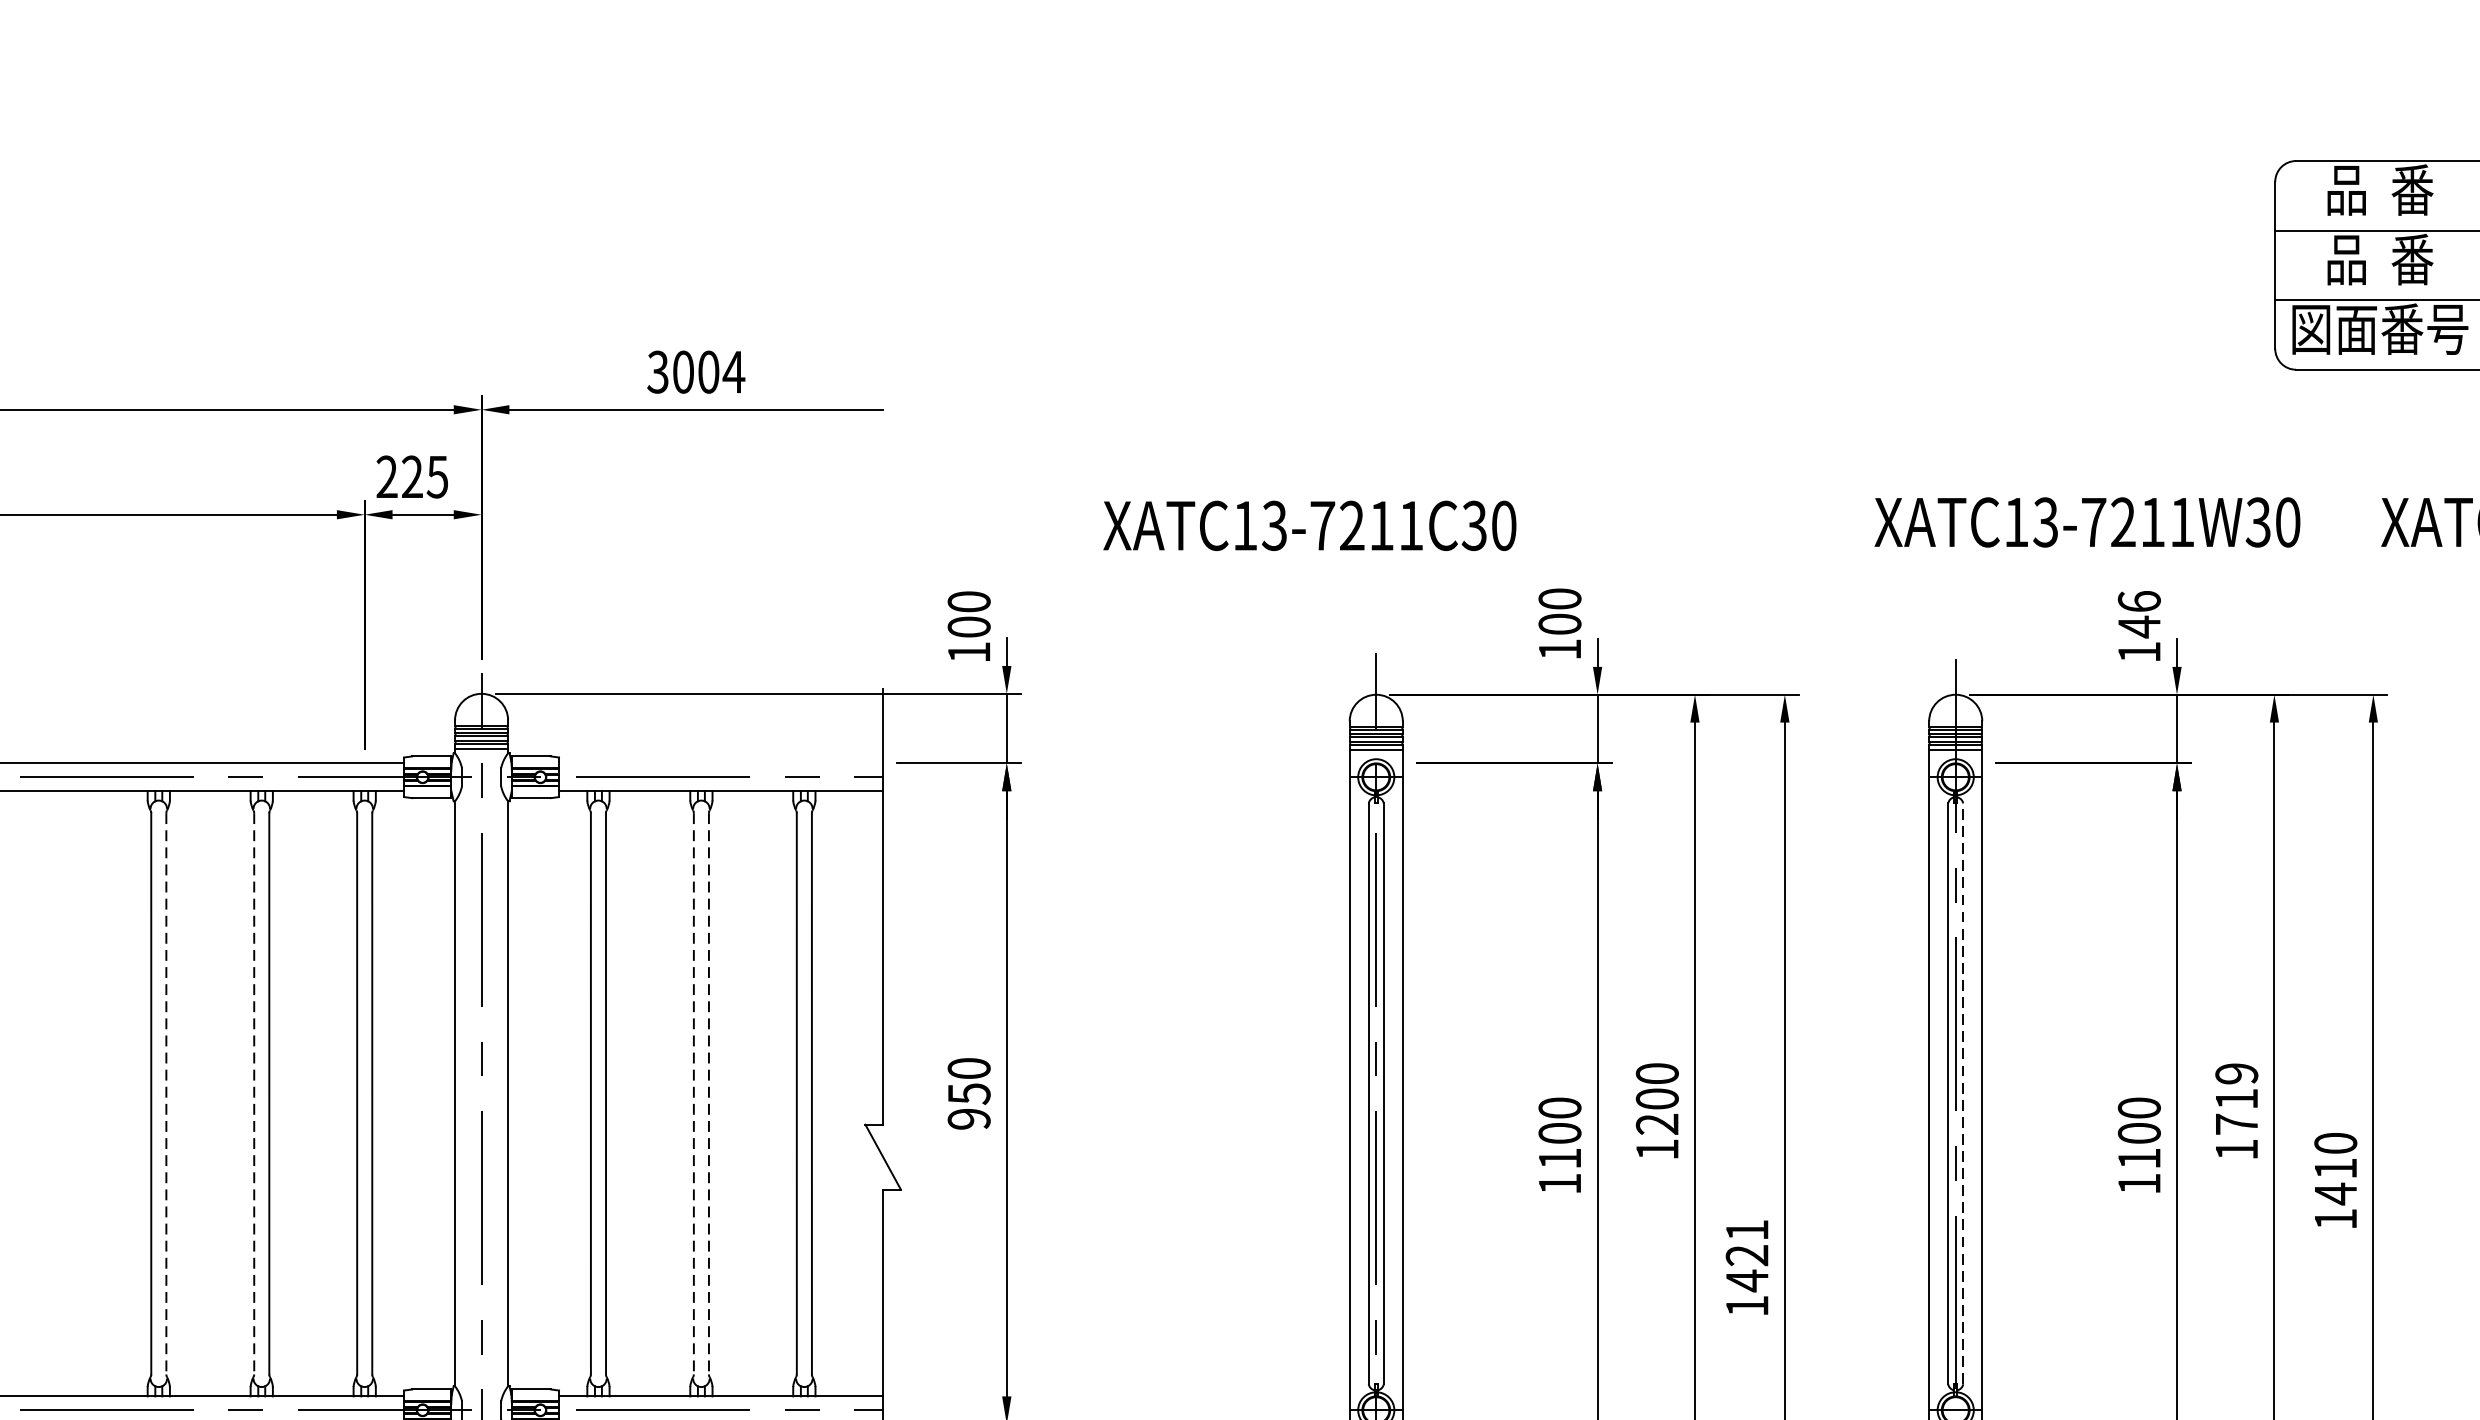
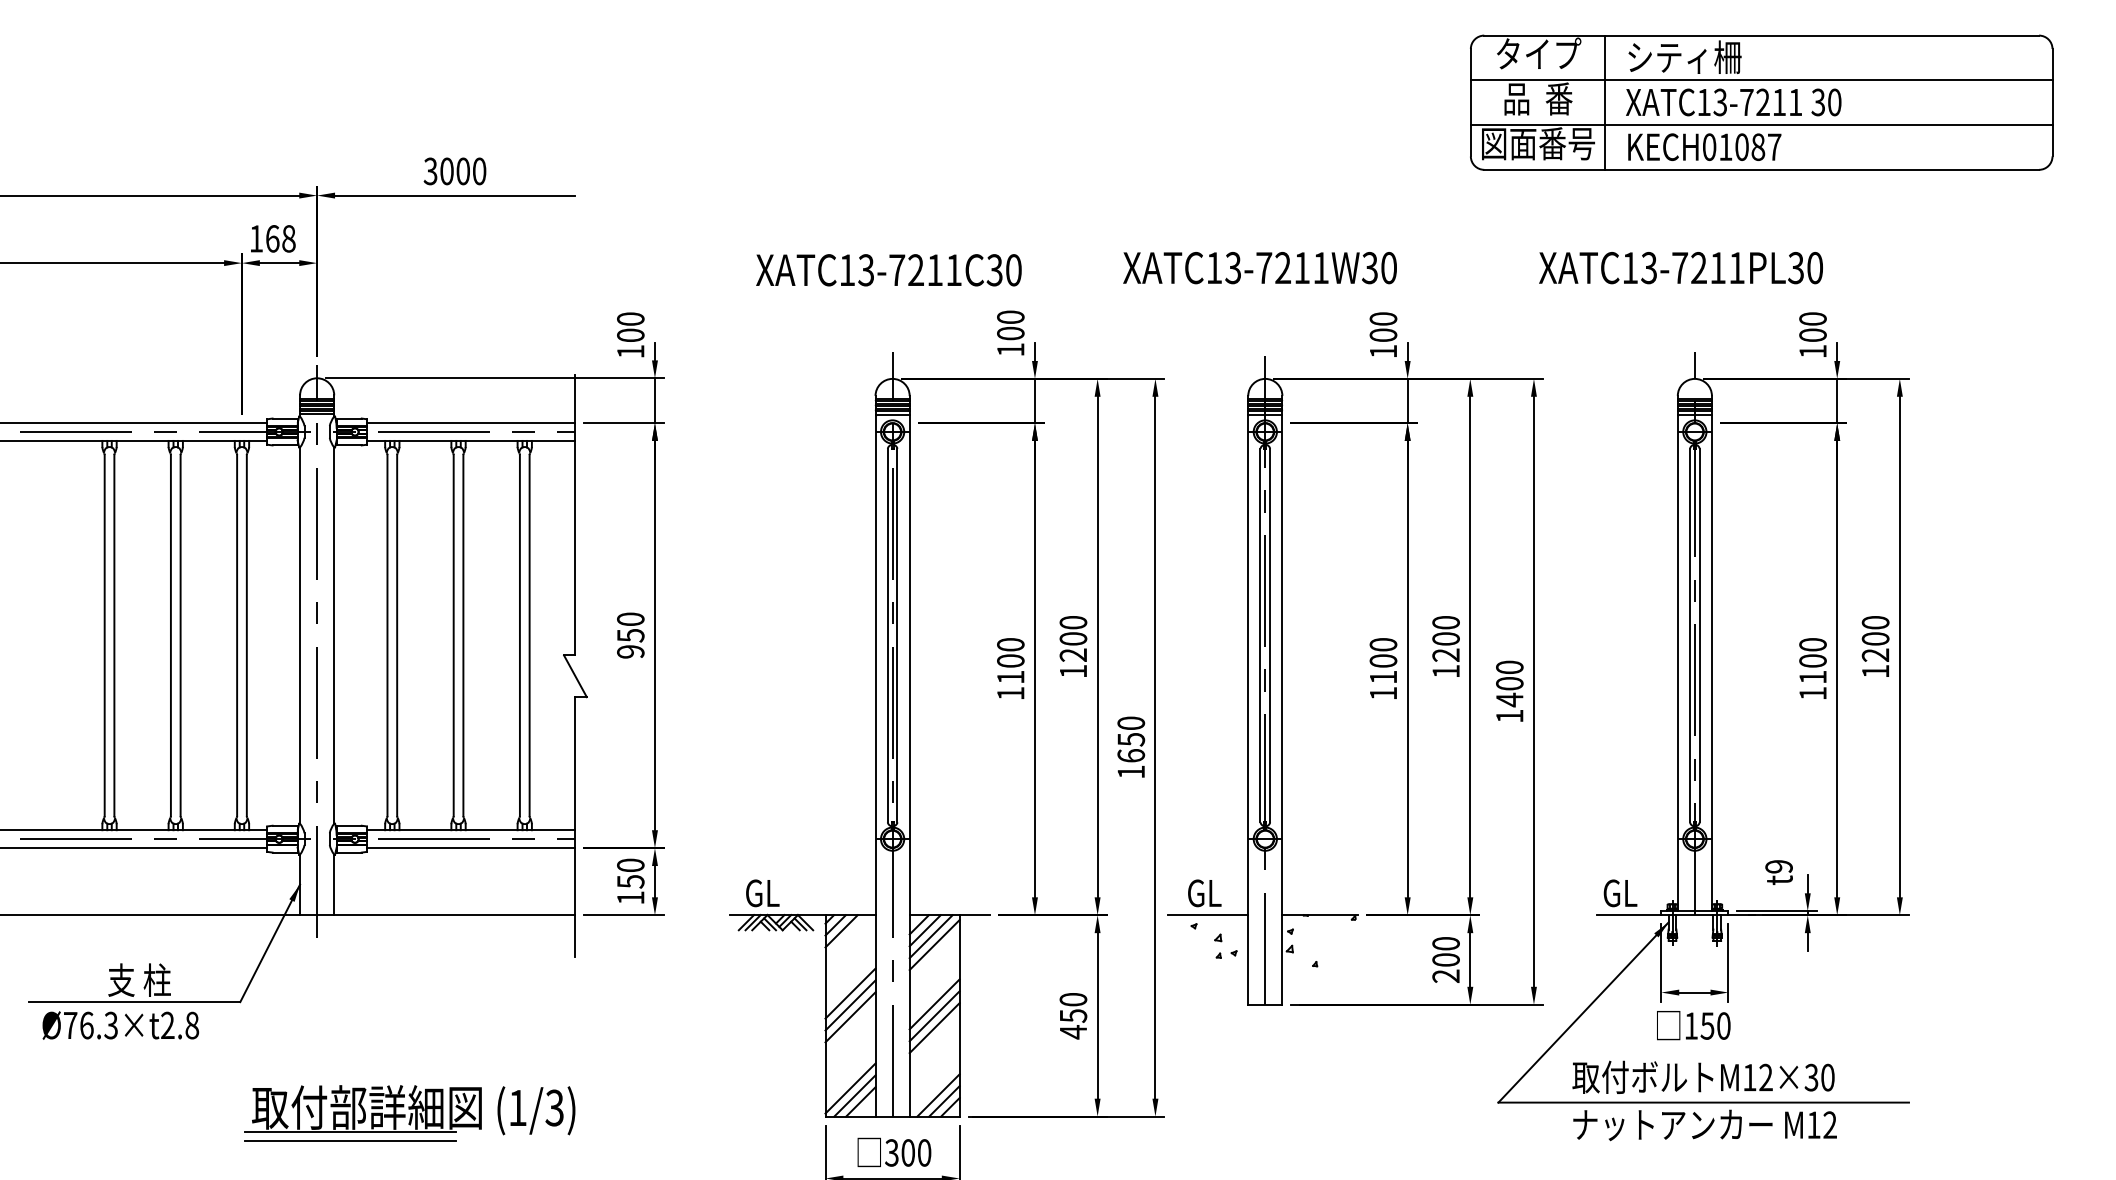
text: (2381, 188) -> (1539, 53), 品  番 -> タイプ
text: (733, 372) -> (479, 171), 3004 -> 3000
text: (412, 476) -> (272, 238), 225 -> 168
text: (2086, 523) -> (1259, 268), moved
text: (1309, 526) -> (888, 270), moved
text: (2139, 614) -> (1383, 327), 146 -> 100
line: (721, 764) -> (471, 423), added
line: (166, 1093) -> (114, 635), dashed -> solid
line: (253, 1093) -> (170, 635), dashed -> solid
line: (693, 1093) -> (453, 635), dashed -> solid
line: (709, 1093) -> (463, 635), dashed -> solid
line: (1963, 1093) -> (1270, 635), dashed -> solid
text: (2235, 1098) -> (1445, 638), 1719 -> 1200
text: (2335, 1168) -> (1509, 683), 1410 -> 1400
text: (1747, 1255) -> (1131, 739), 1421 -> 1650

